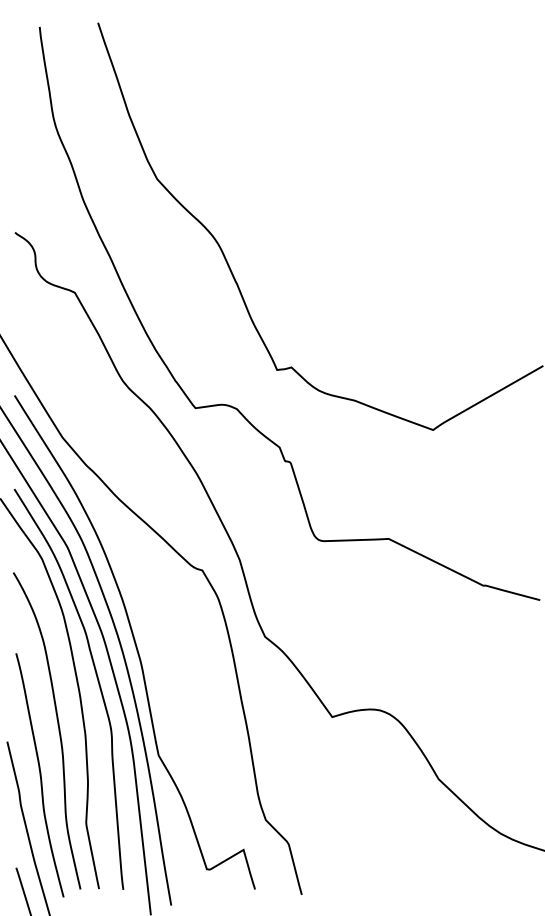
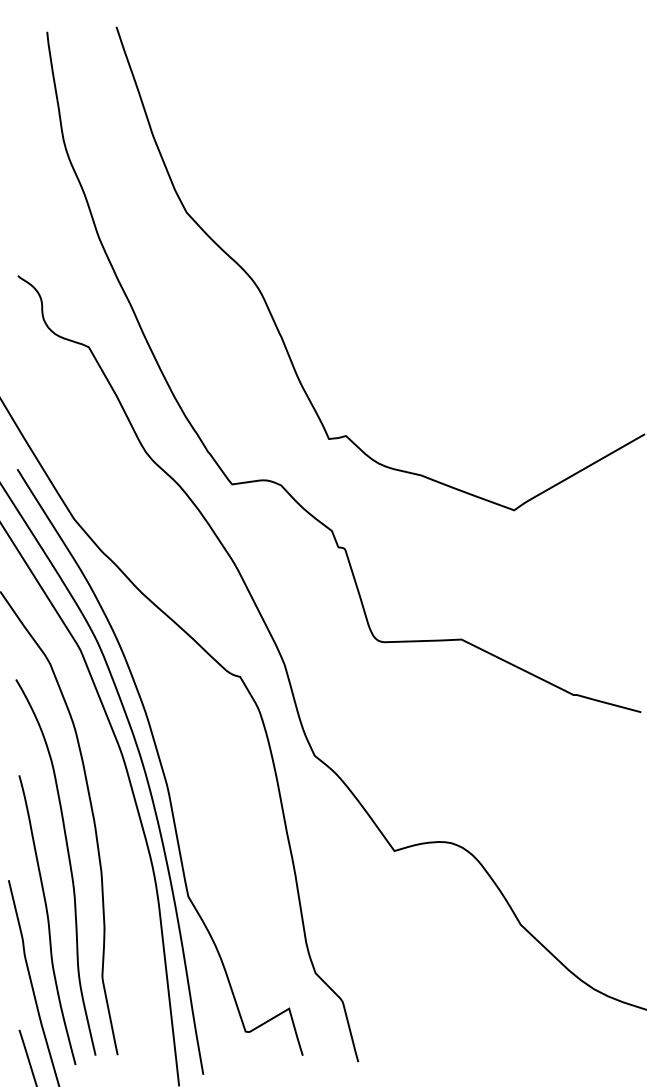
curve: (96, 678) -> (114, 805), removed

